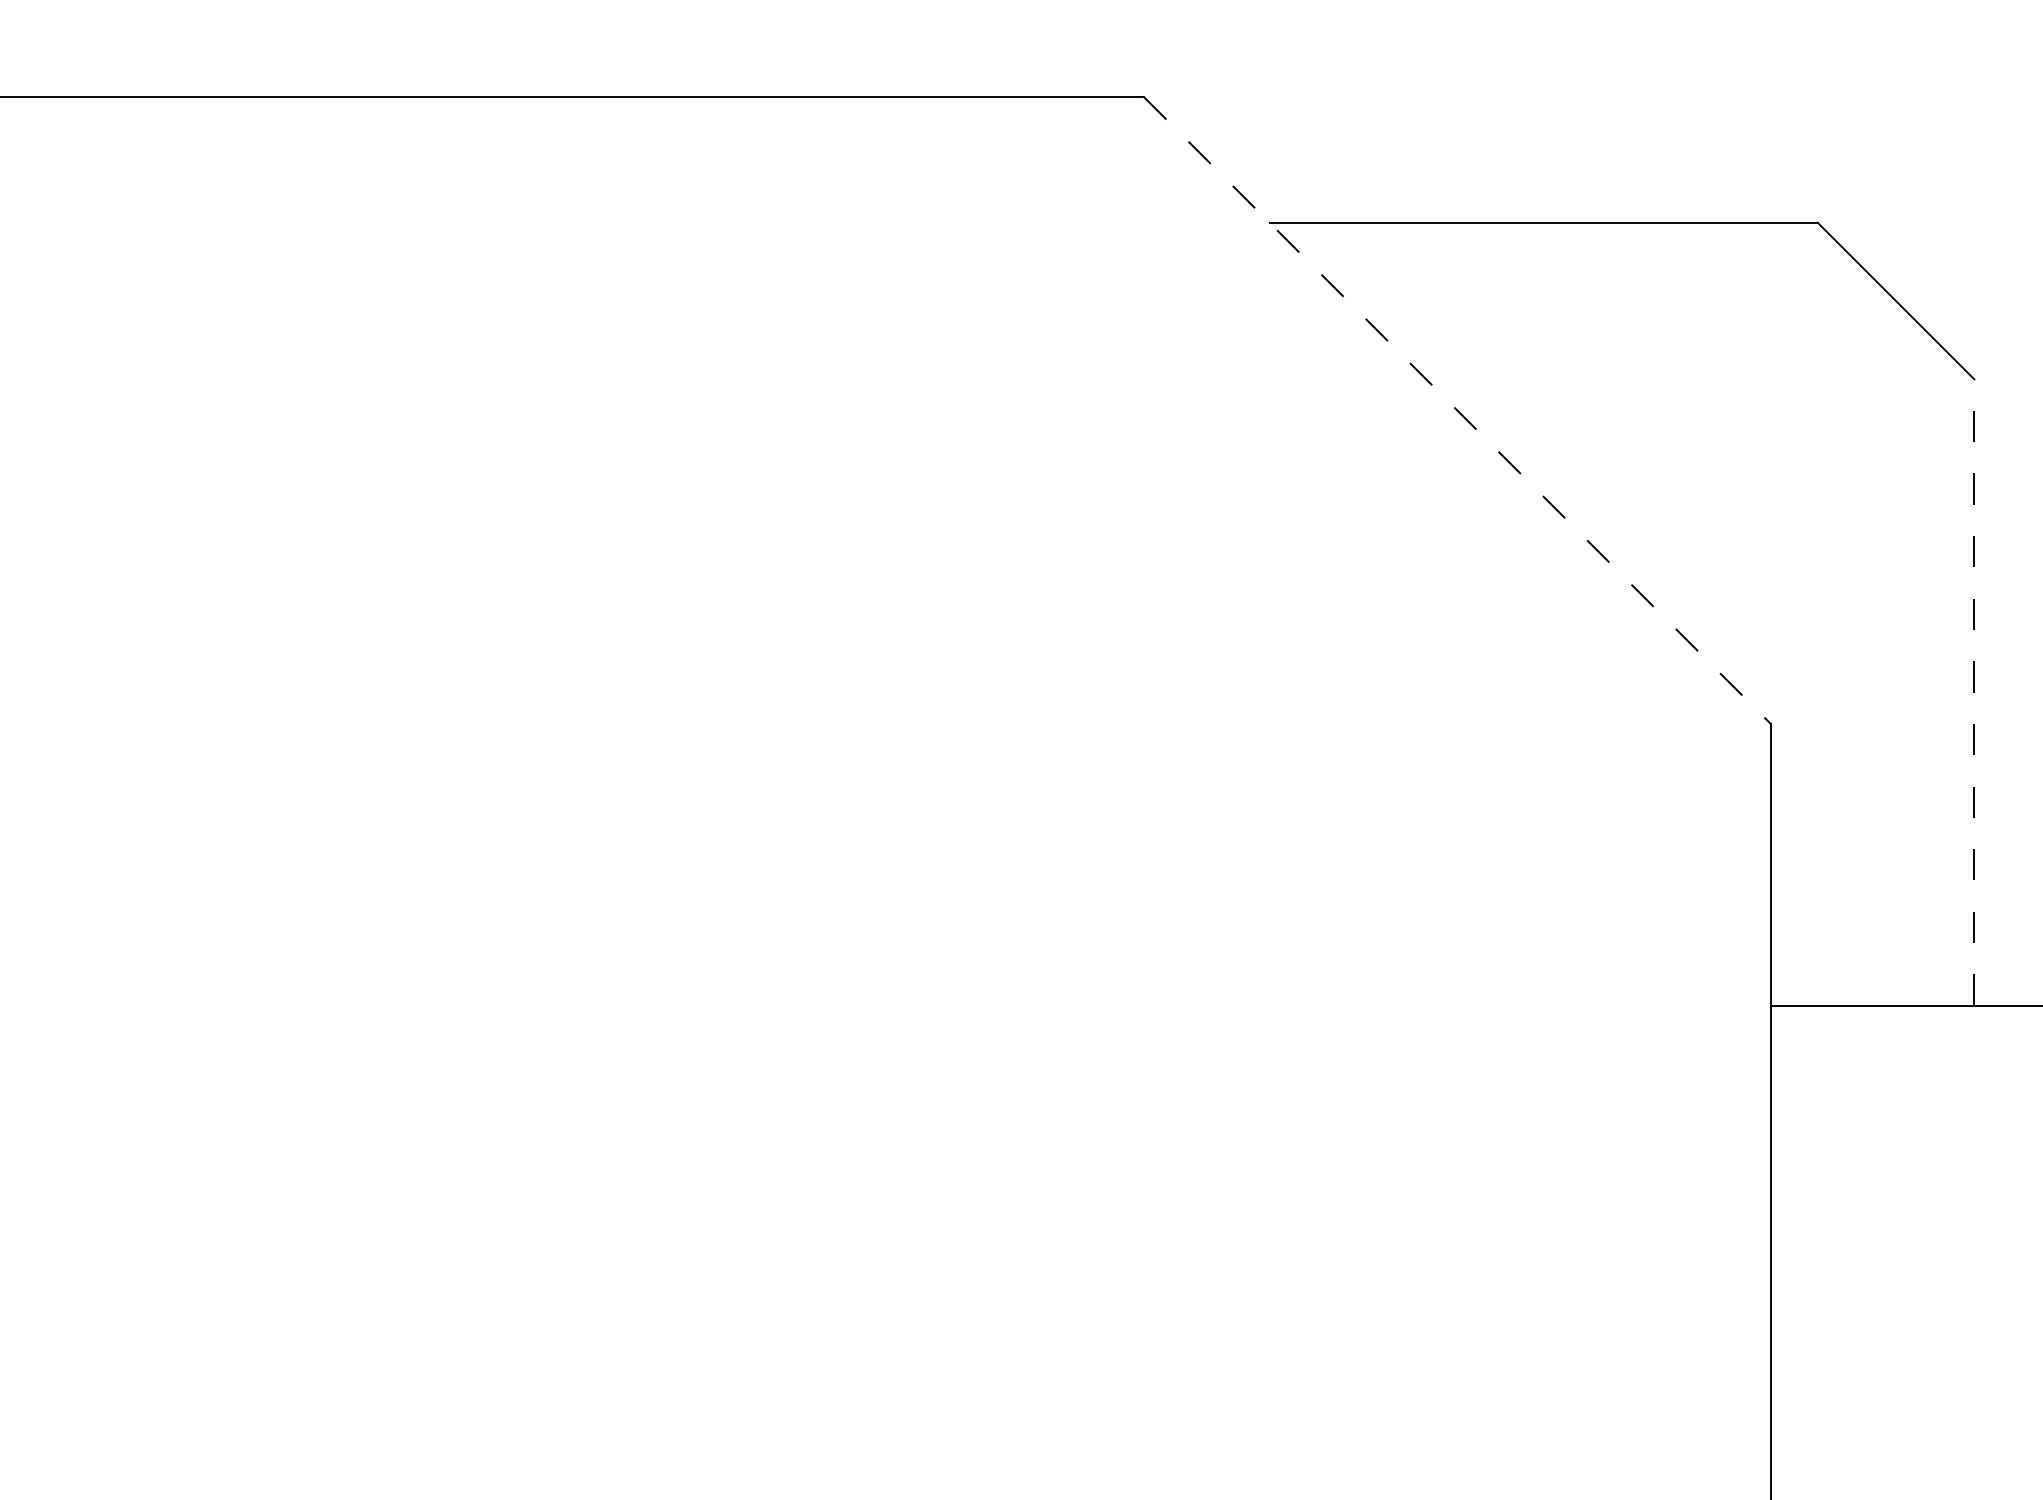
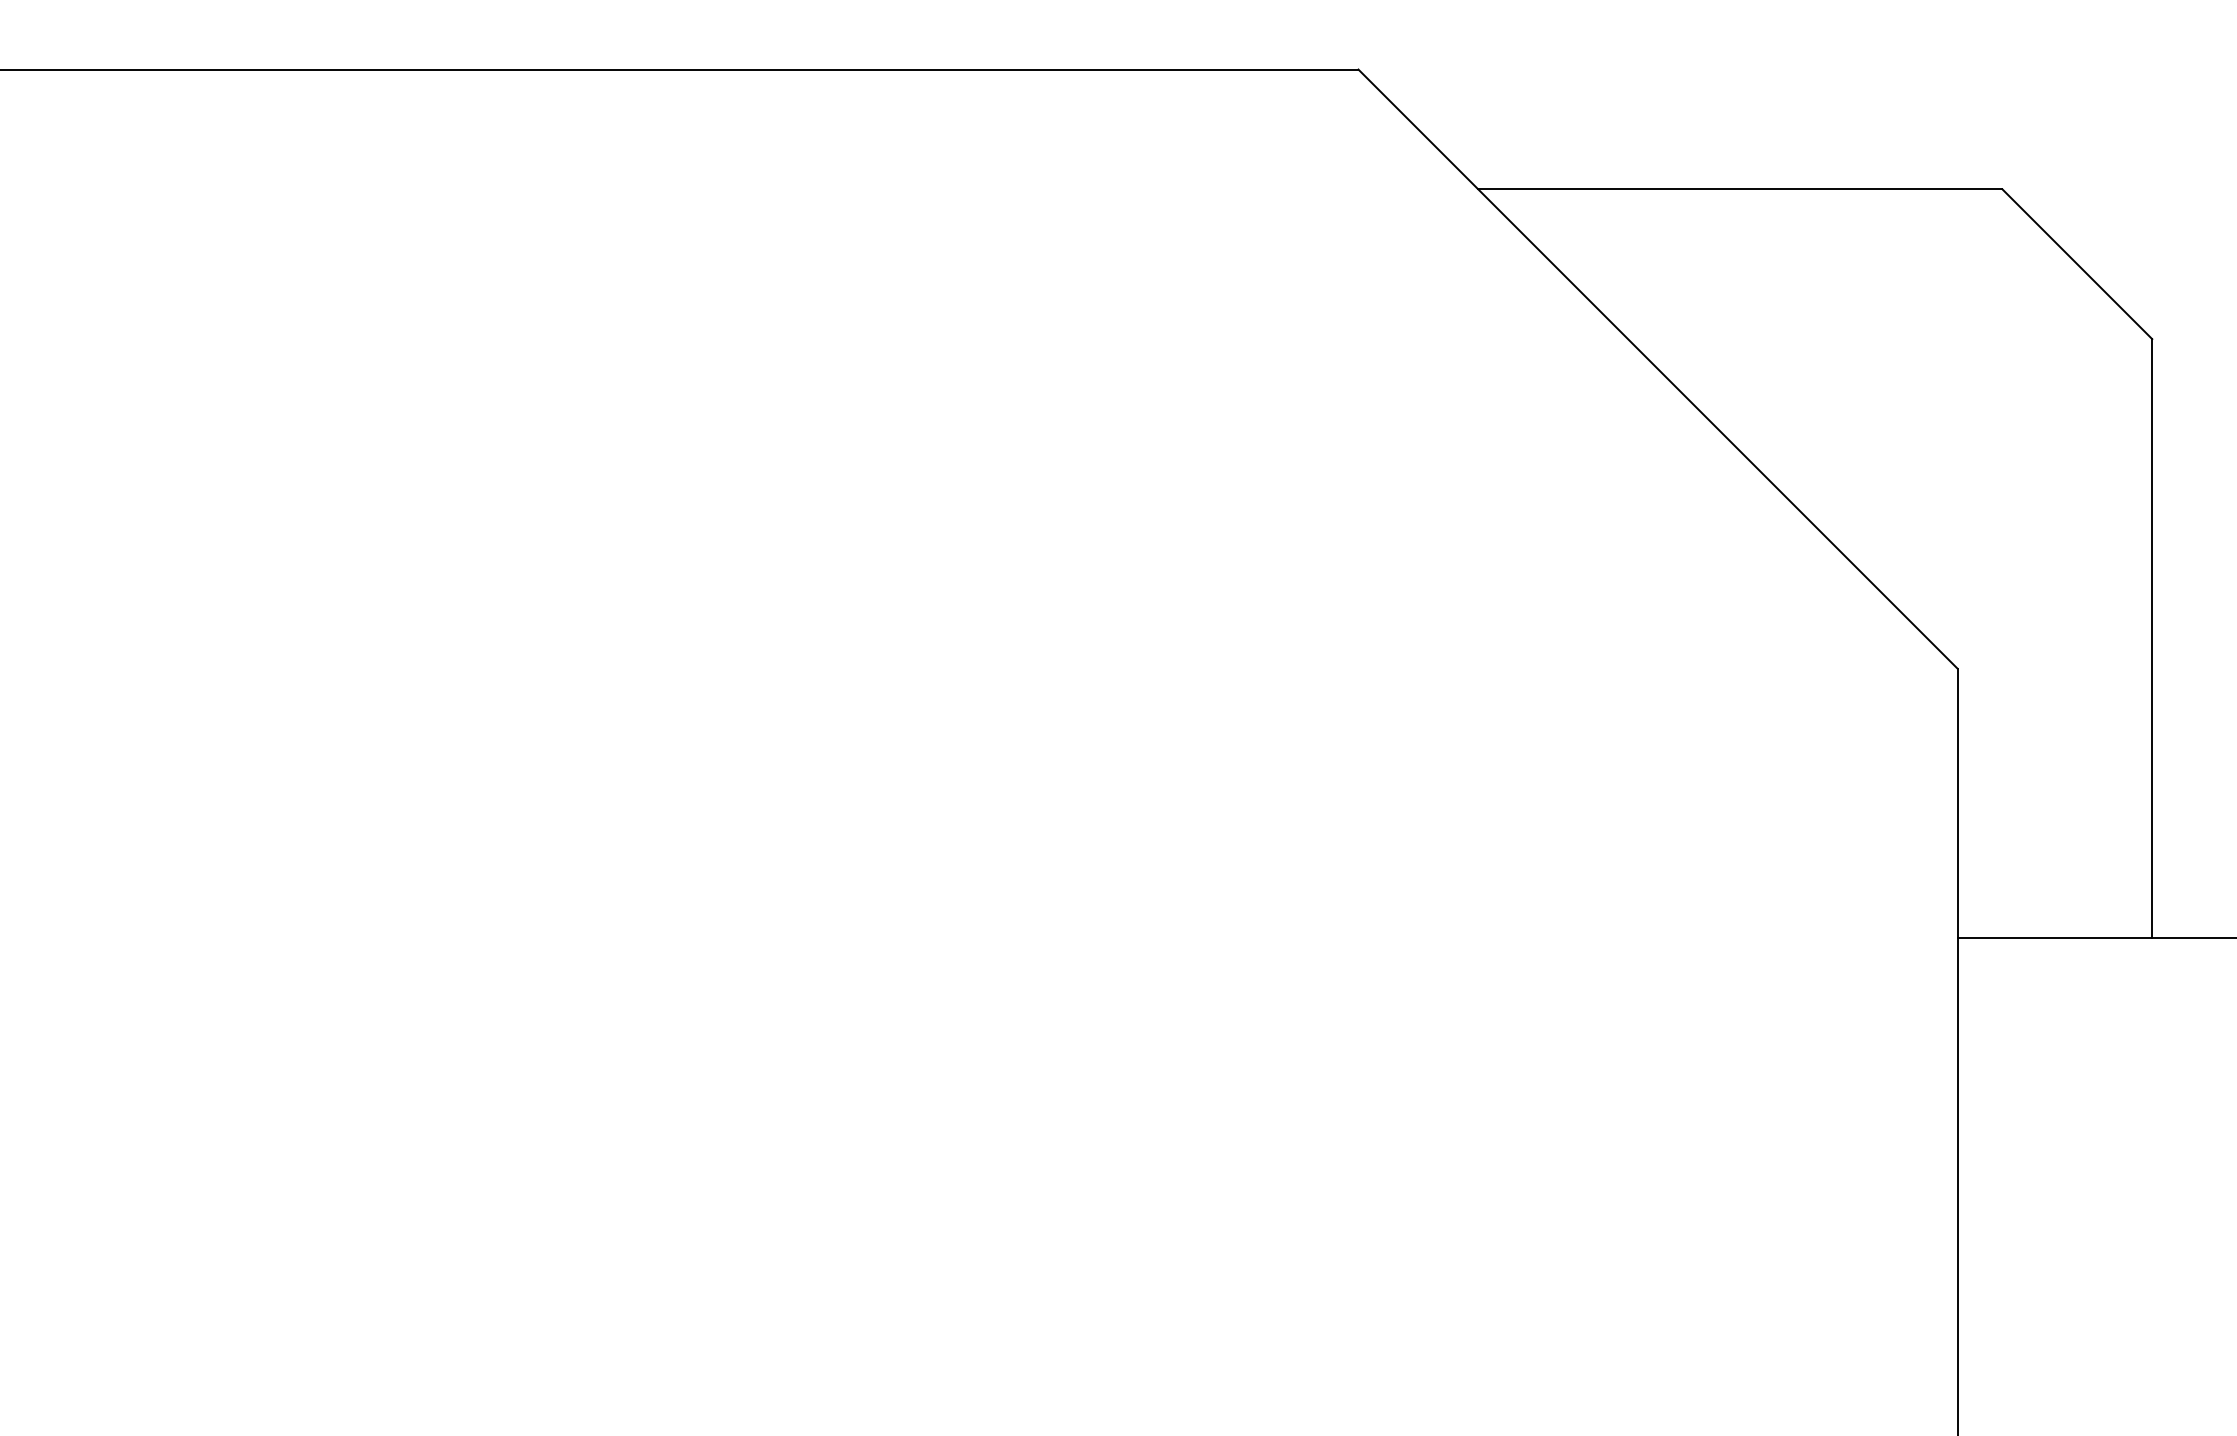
line: (1458, 411) -> (1658, 369), dashed -> solid
line: (1974, 692) -> (2152, 638), dashed -> solid

